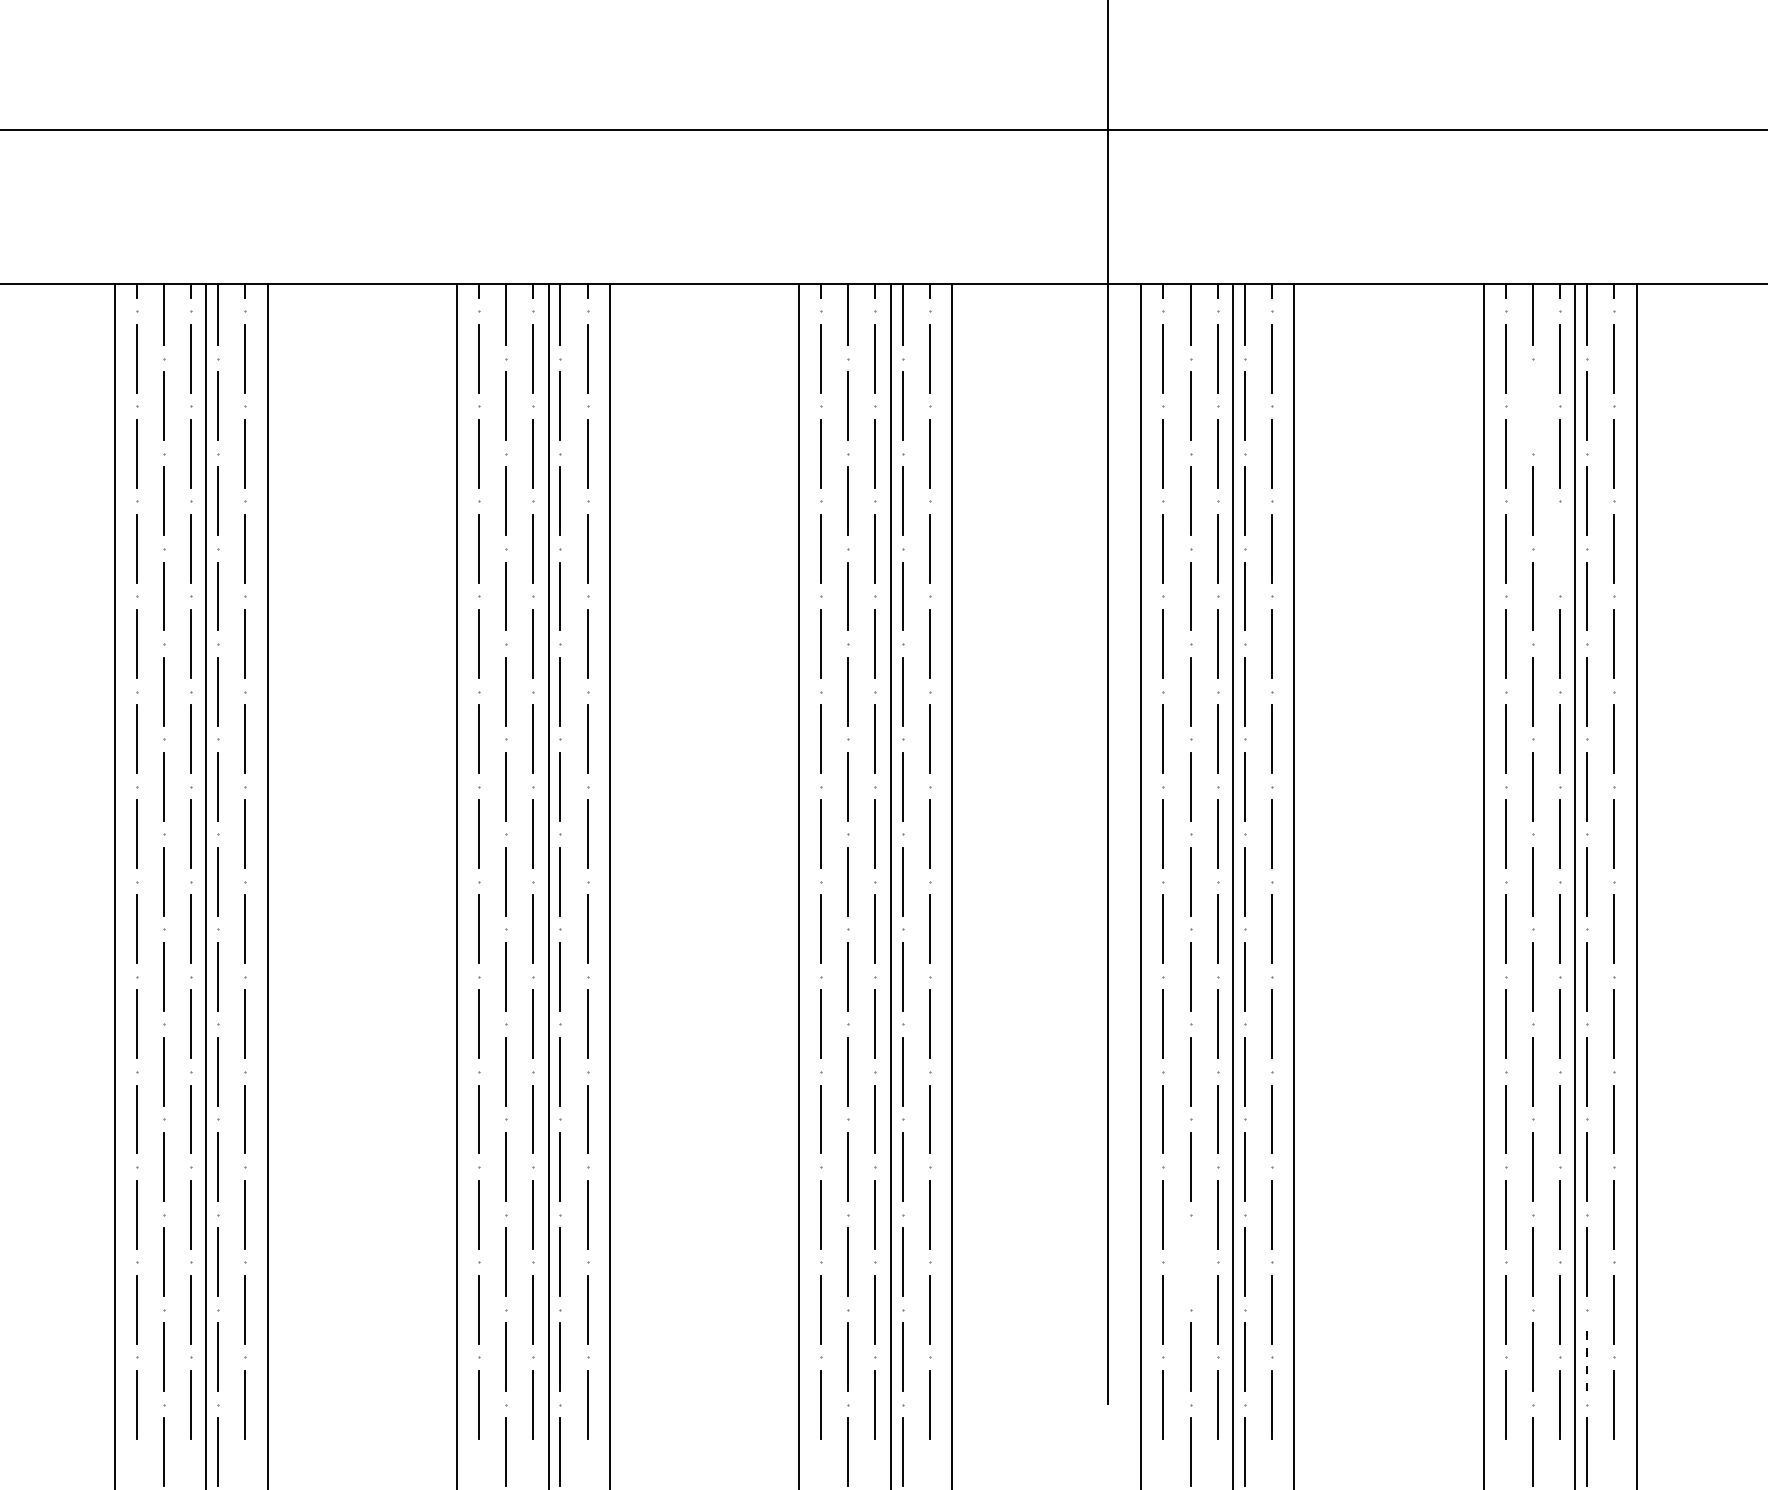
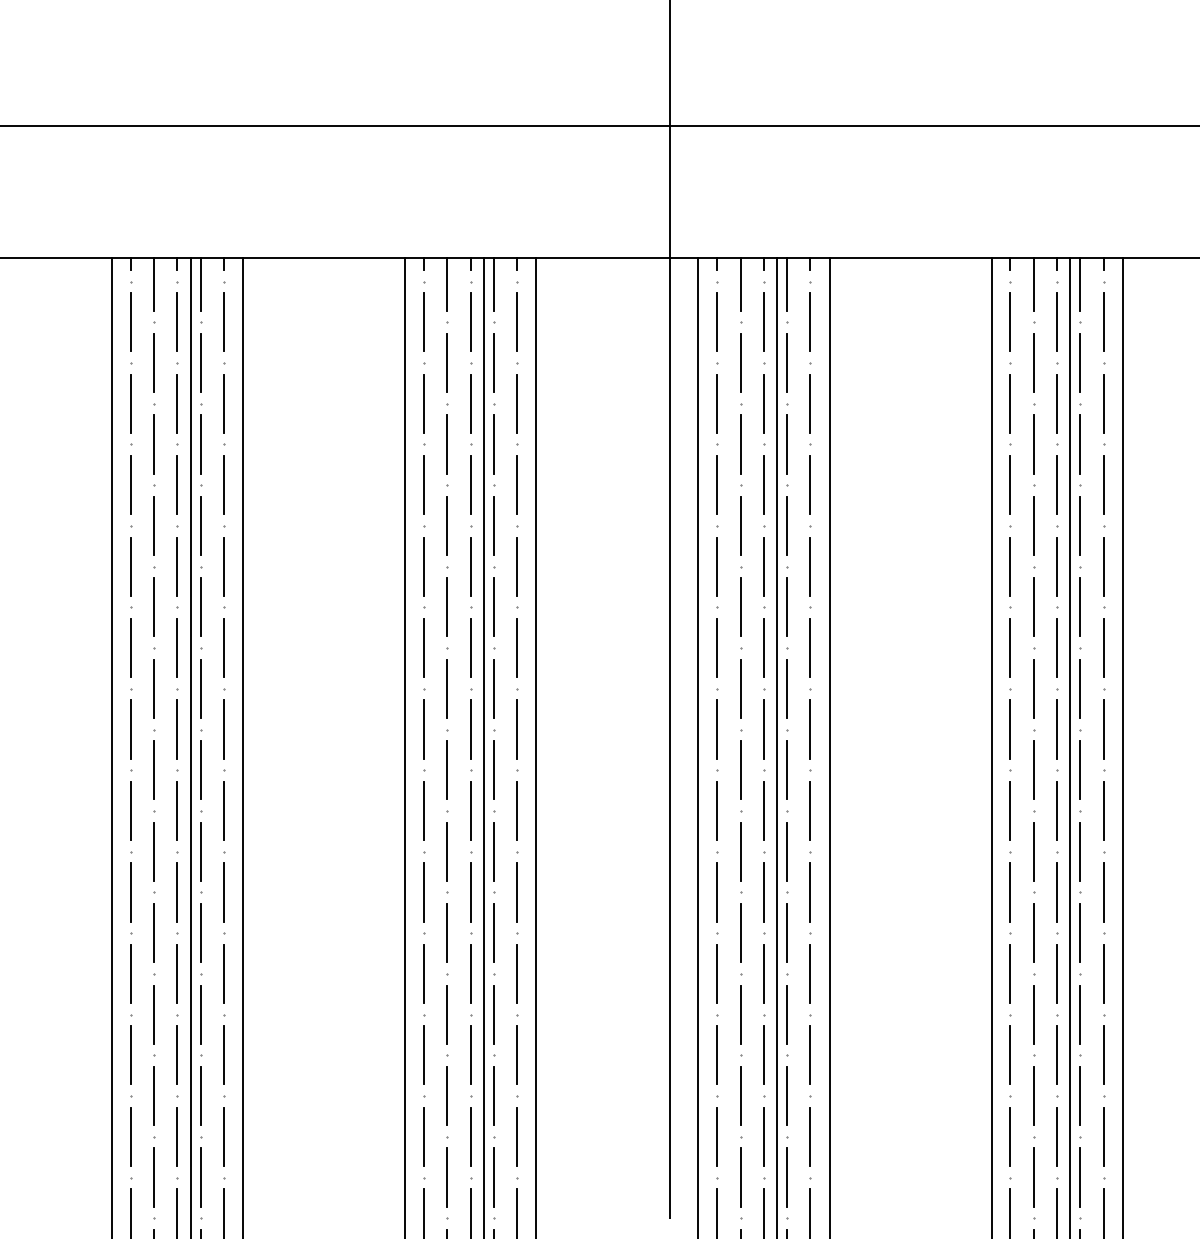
line: (1532, 406) -> (1033, 363), added
line: (1559, 548) -> (1056, 484), added
line: (1190, 1262) -> (740, 1096), added
line: (1587, 1357) -> (1080, 1177), dashed -> solid

